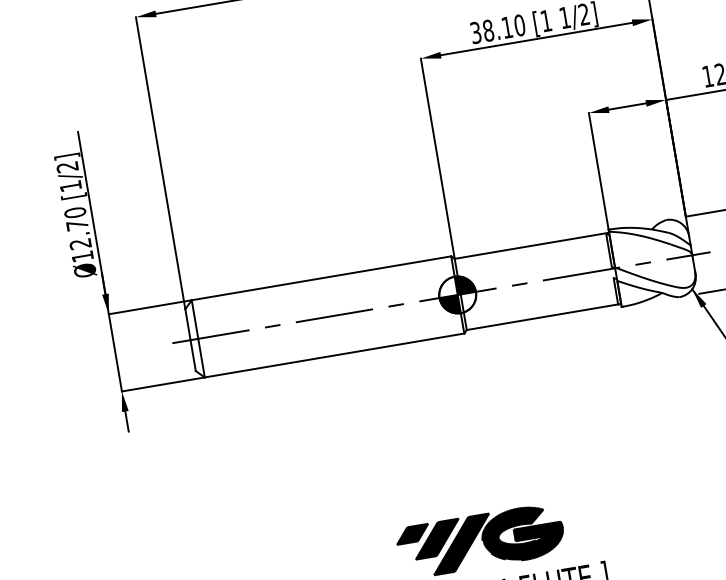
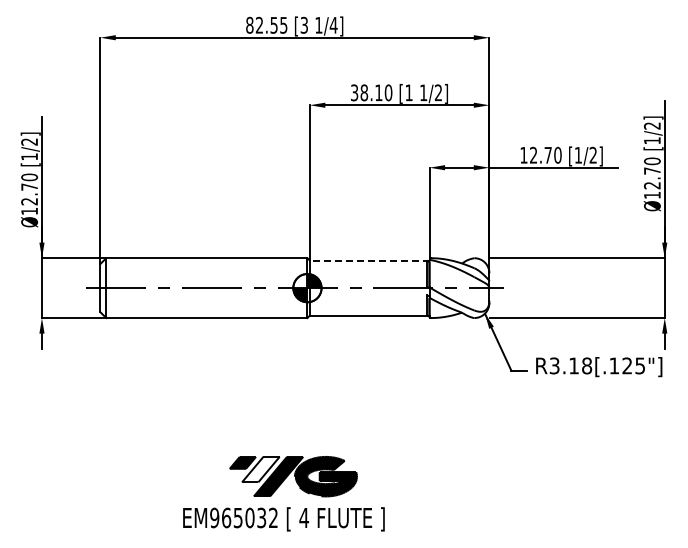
line: (531, 245) -> (369, 260), solid -> dashed
fill: (436, 539) -> (260, 469), removed

